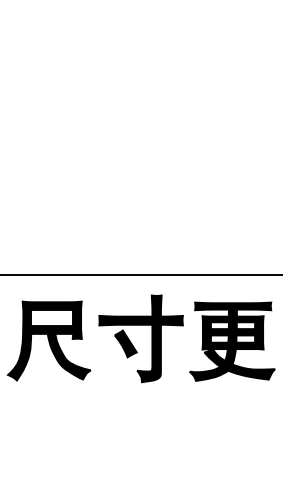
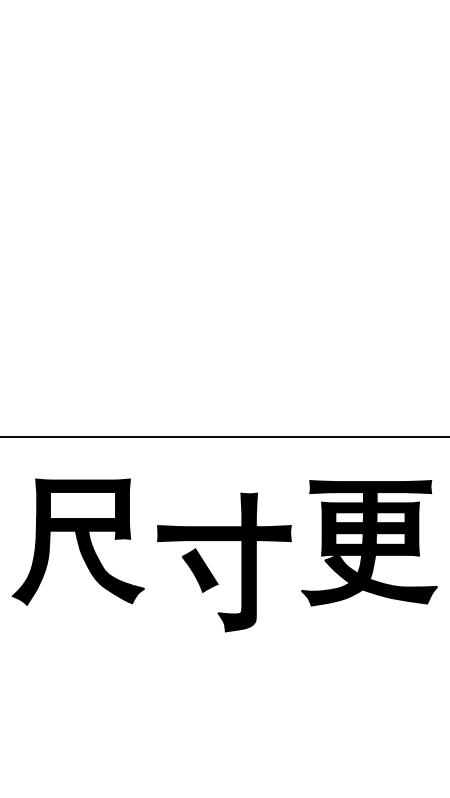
part: (132, 343) -> (210, 569), moved

